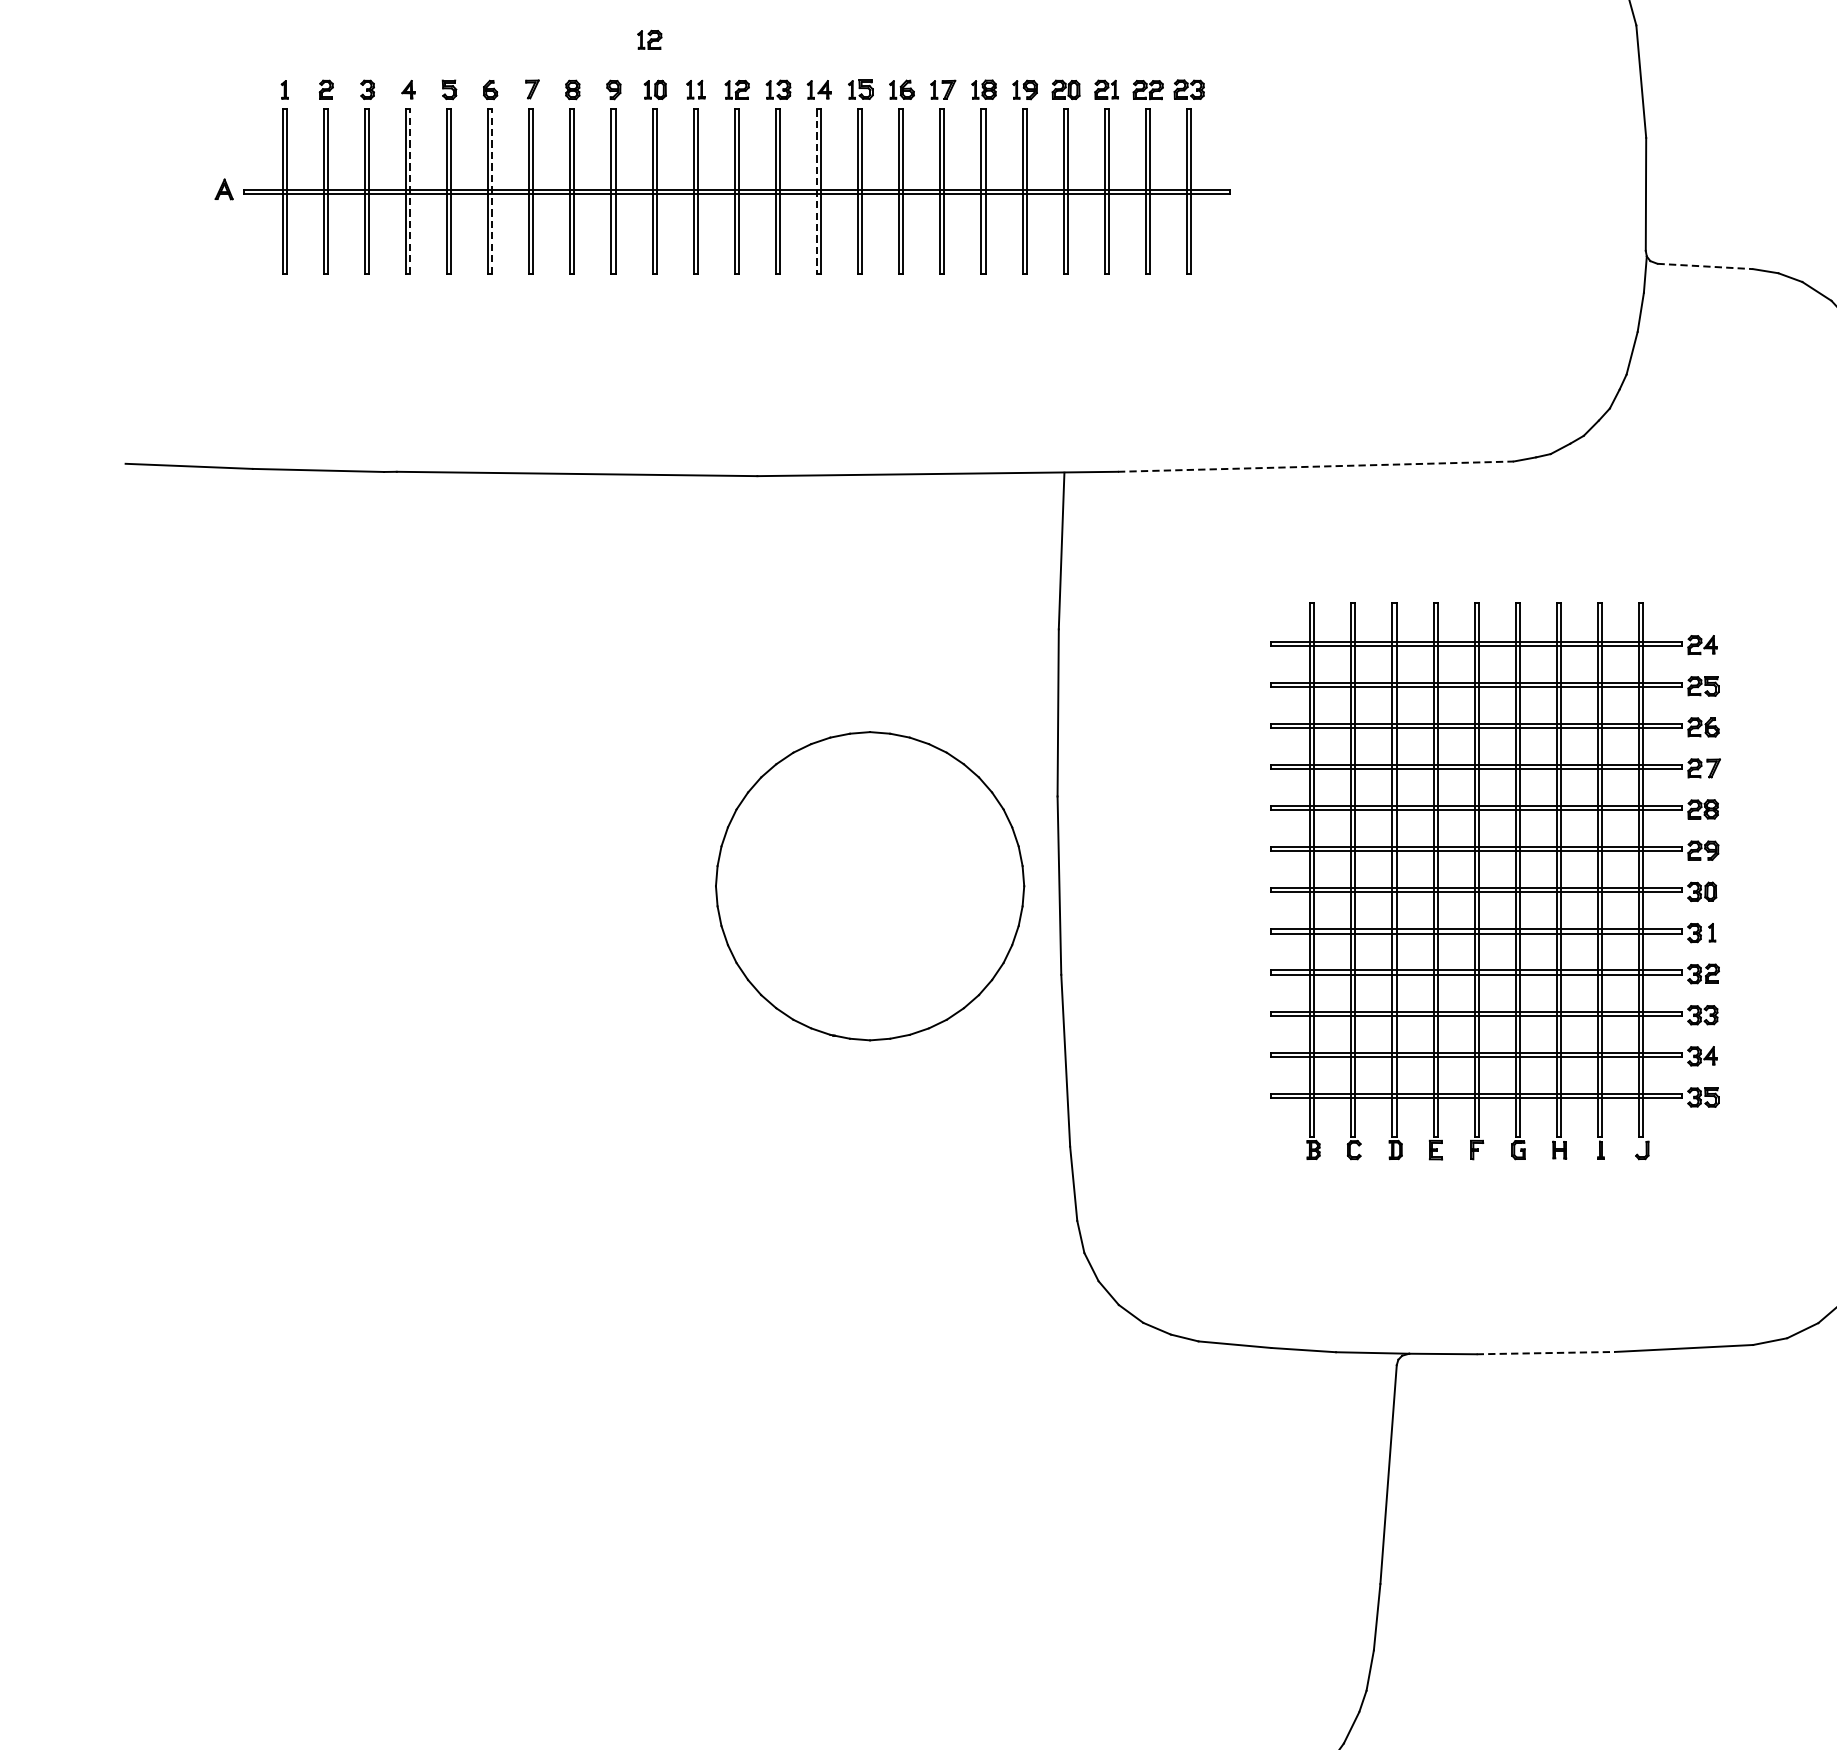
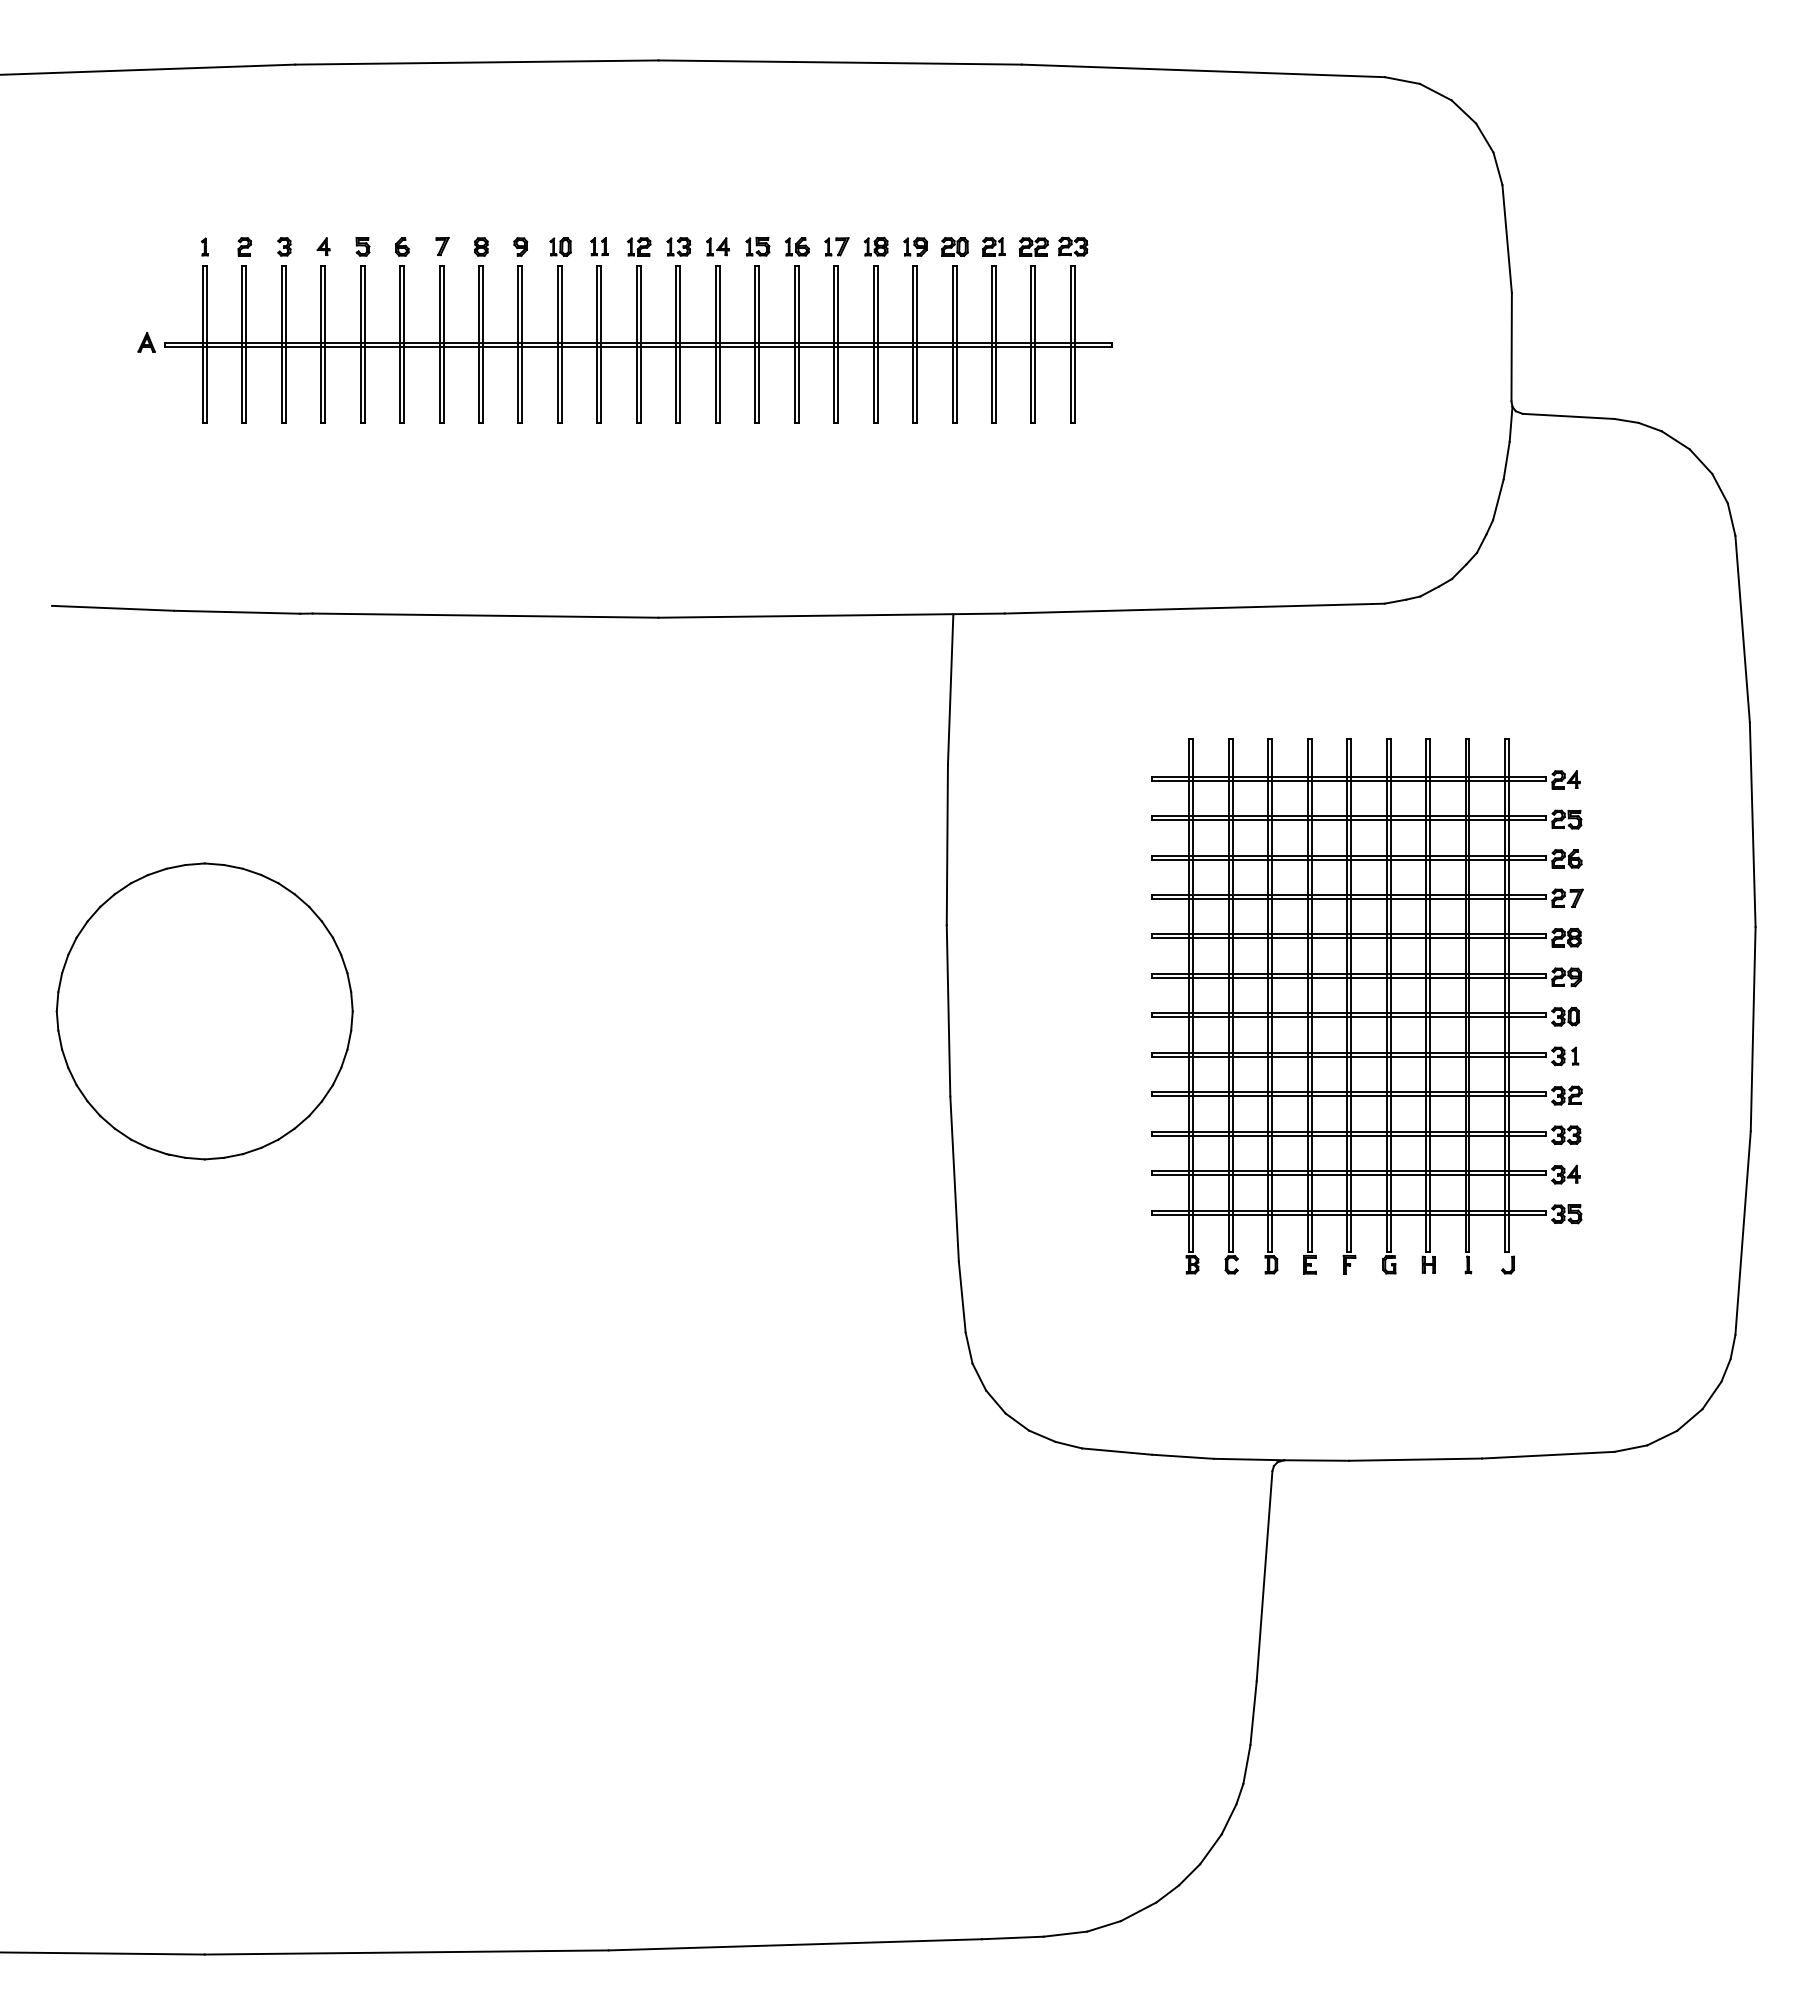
part: (650, 39) -> (555, 198), removed
line: (410, 191) -> (325, 344), dashed -> solid
line: (492, 191) -> (404, 344), dashed -> solid
line: (816, 191) -> (715, 344), dashed -> solid
line: (1705, 266) -> (1568, 416), dashed -> solid
line: (1316, 466) -> (1195, 608), dashed -> solid
part: (869, 886) -> (204, 1011), moved
line: (1546, 1352) -> (1416, 1459), dashed -> solid

